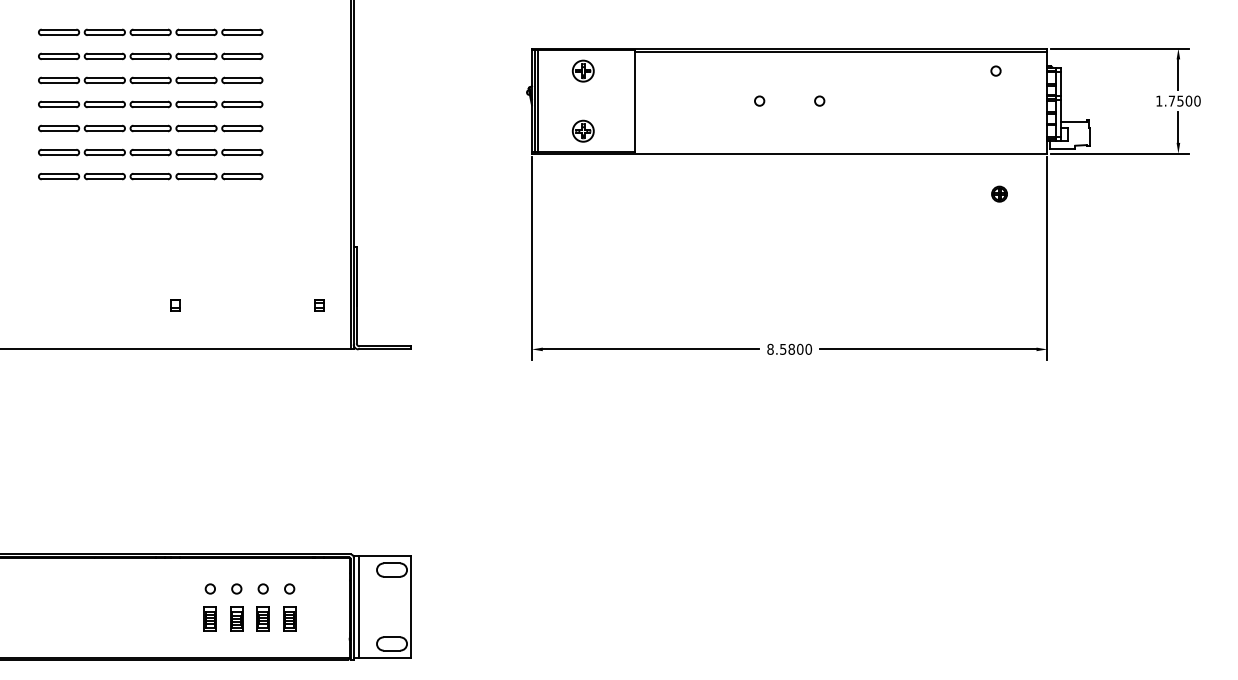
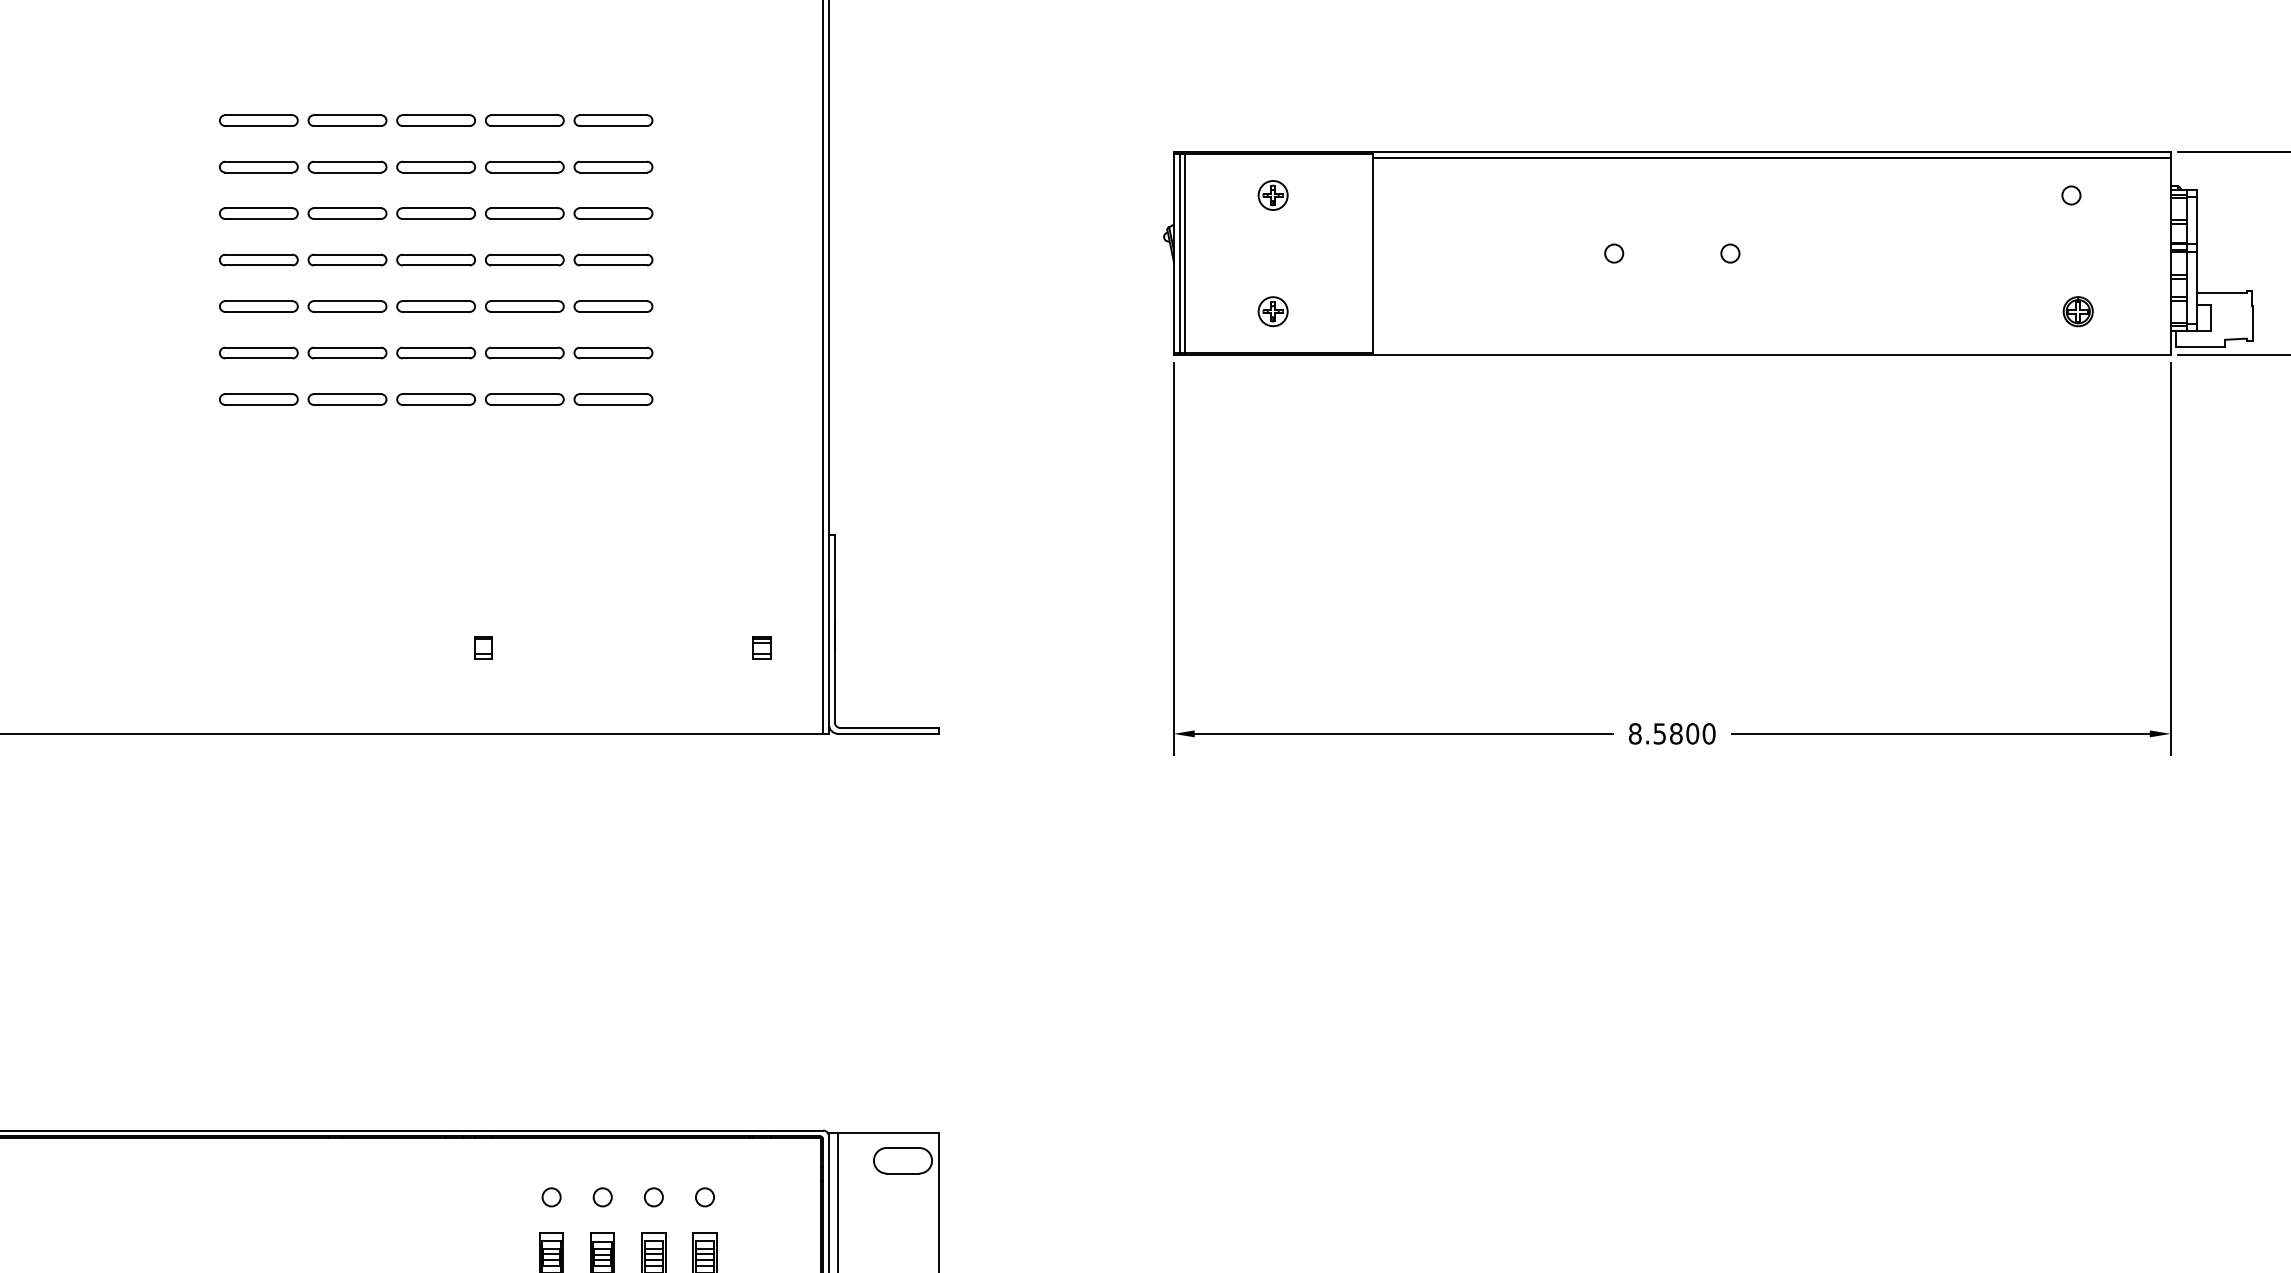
part: (583, 70) -> (1273, 194), size x0.71
part: (583, 130) -> (1273, 310), size x0.71
part: (999, 193) -> (2078, 310), moved

